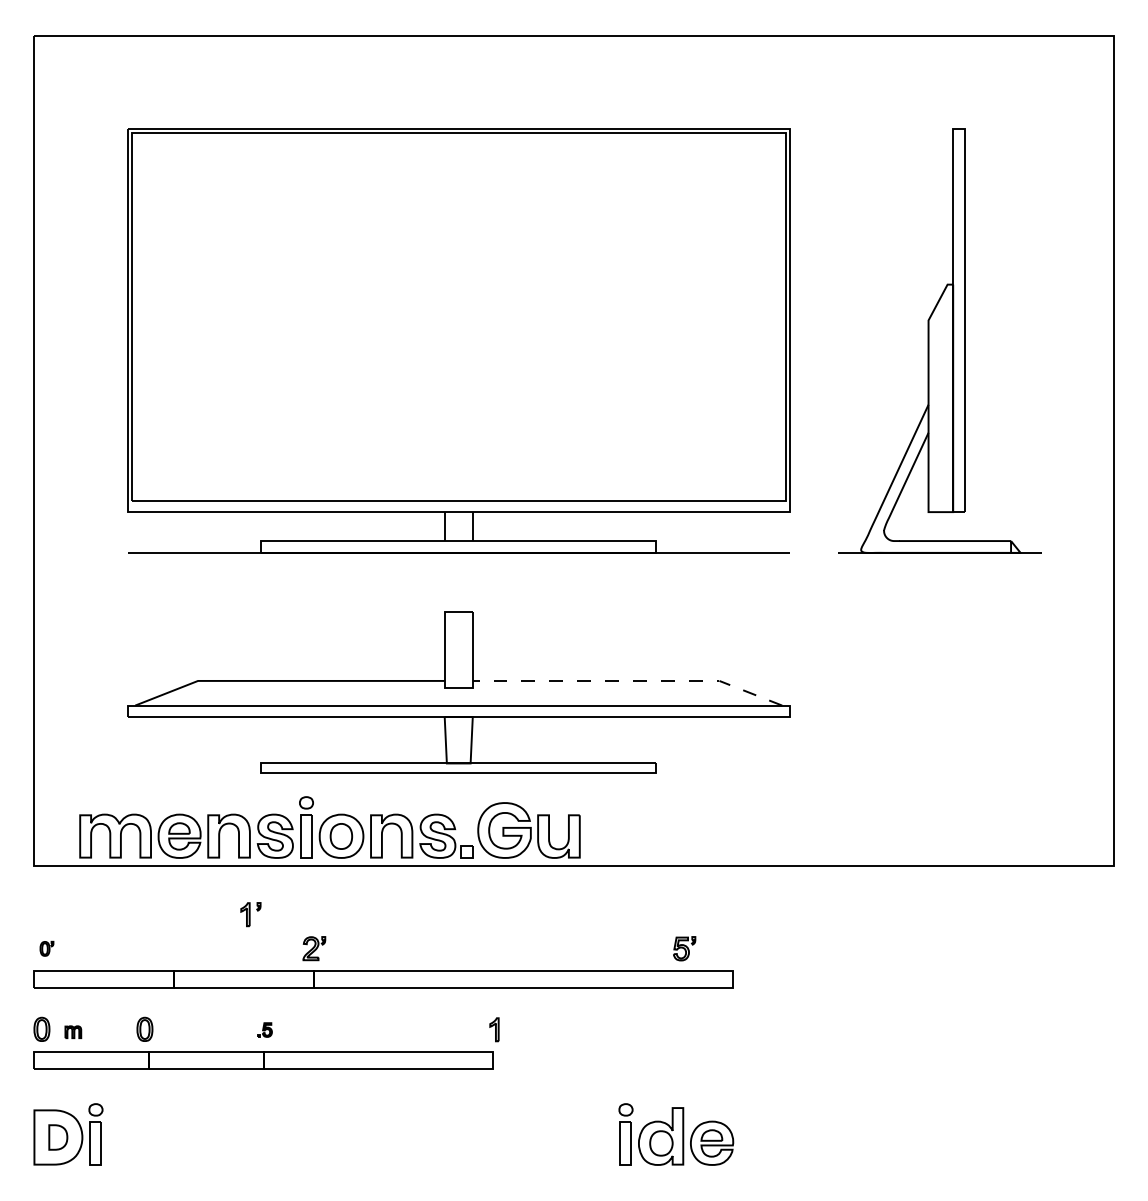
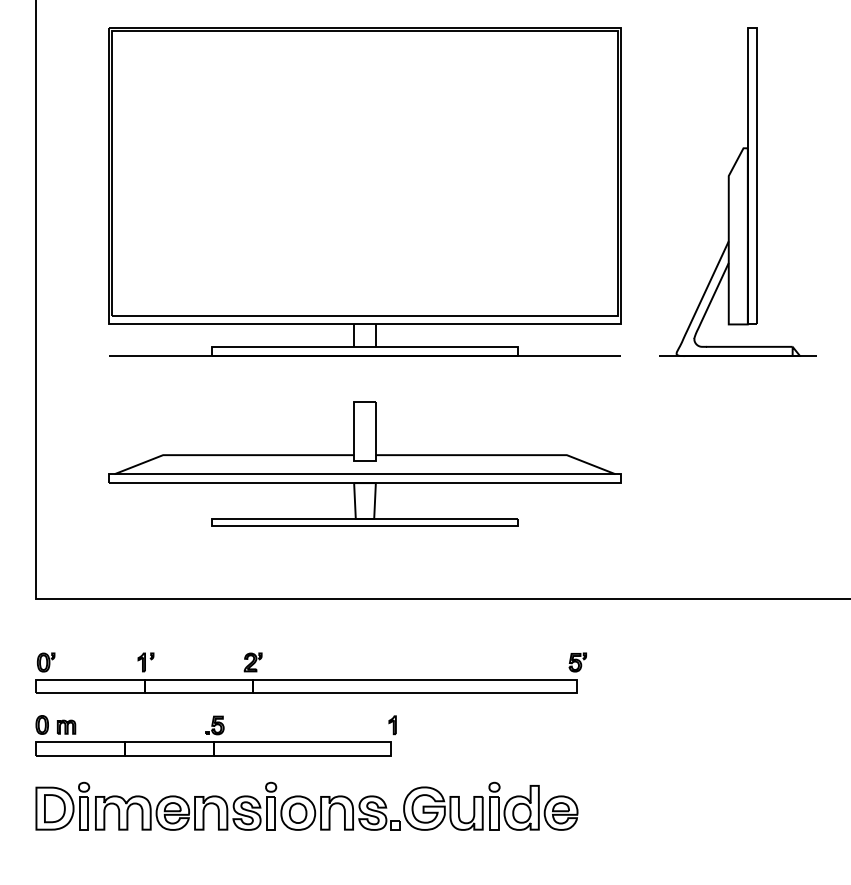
line: (630, 680) -> (497, 454), dashed -> solid
part: (329, 827) -> (288, 806), moved
part: (250, 914) -> (145, 662), moved
part: (46, 948) -> (45, 662), size x1.67
part: (684, 948) -> (577, 662), moved
part: (144, 1028) -> (121, 724), removed
part: (265, 1029) -> (215, 725), size x1.67
part: (73, 1031) -> (66, 726), size x1.43
part: (58, 1137) -> (55, 808), size x1.43

